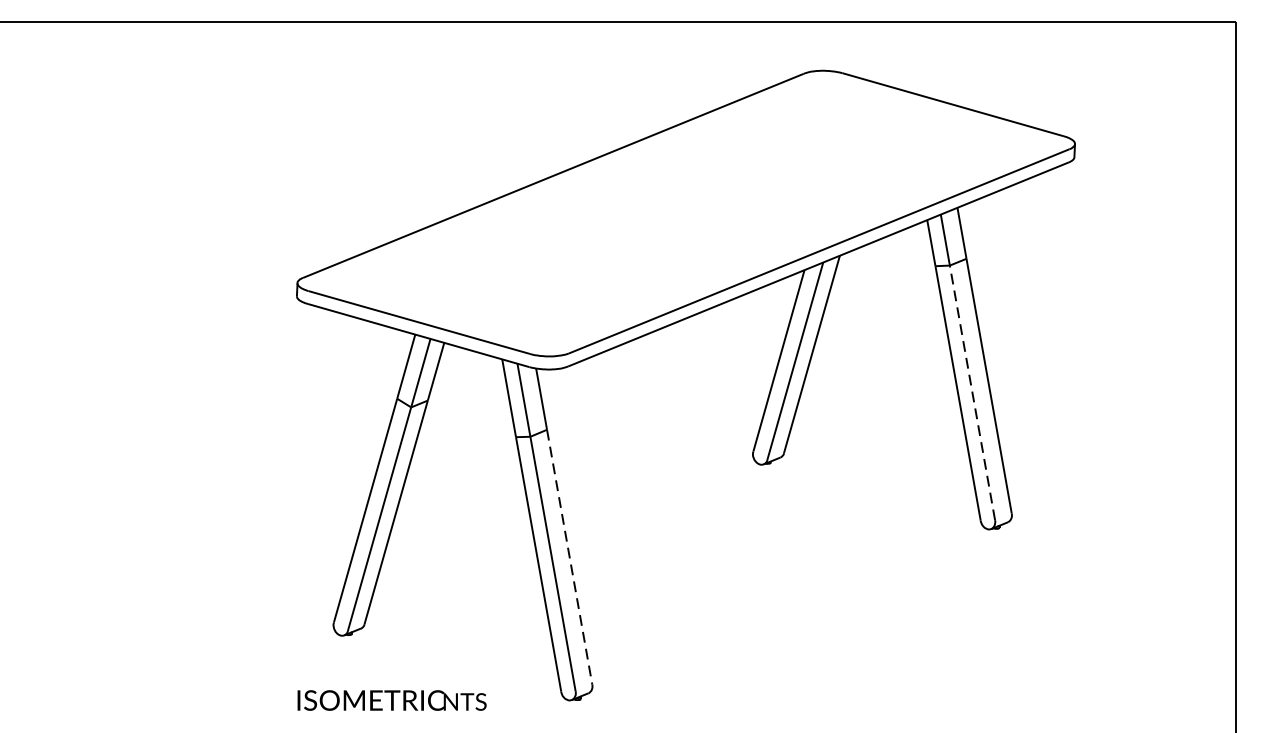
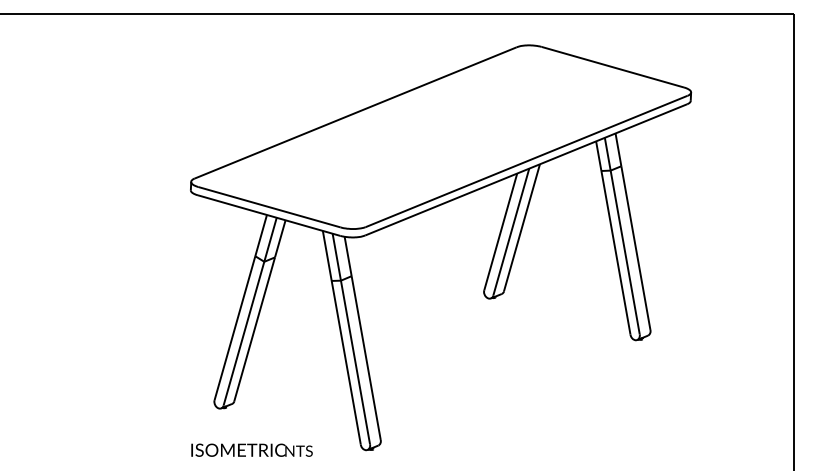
line: (972, 391) -> (625, 251), dashed -> solid
line: (570, 557) -> (366, 358), dashed -> solid

